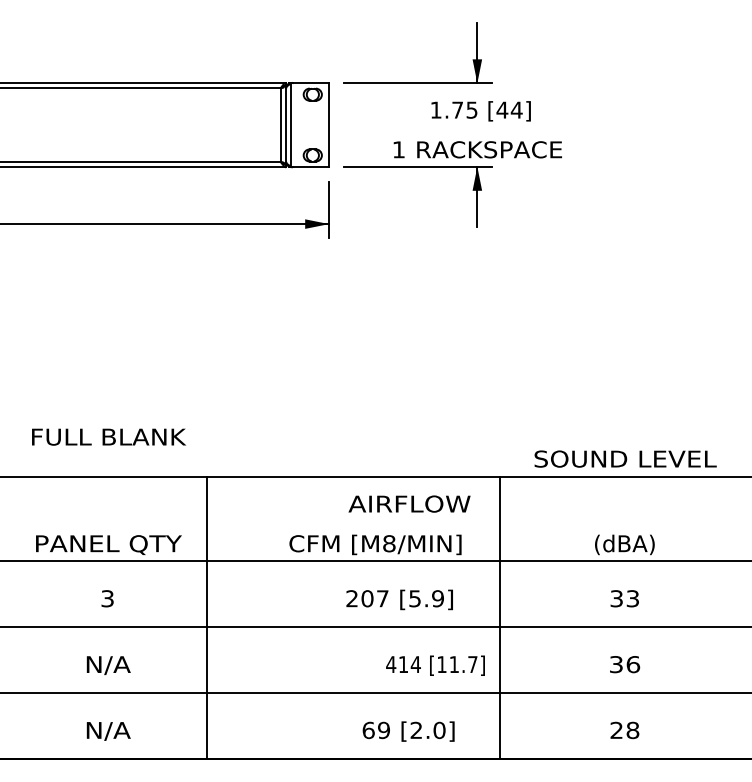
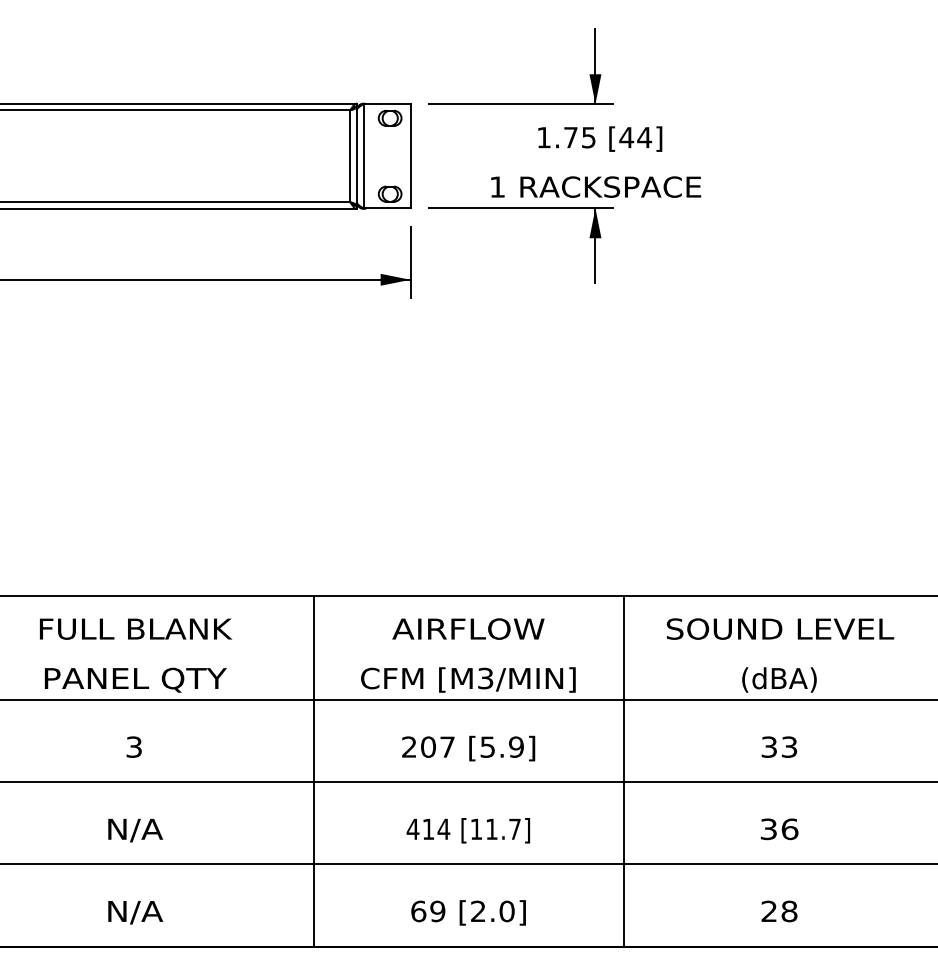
text: (108, 436) -> (135, 628), moved
text: (625, 458) -> (780, 628), moved
text: (409, 503) -> (468, 628), moved
text: (389, 543) -> (485, 678), [M8/MIN] -> [M3/MIN]
text: (399, 599) -> (468, 748), moved
line: (207, 617) -> (313, 770), moved
text: (435, 665) -> (468, 830), moved
text: (408, 731) -> (468, 912), moved

